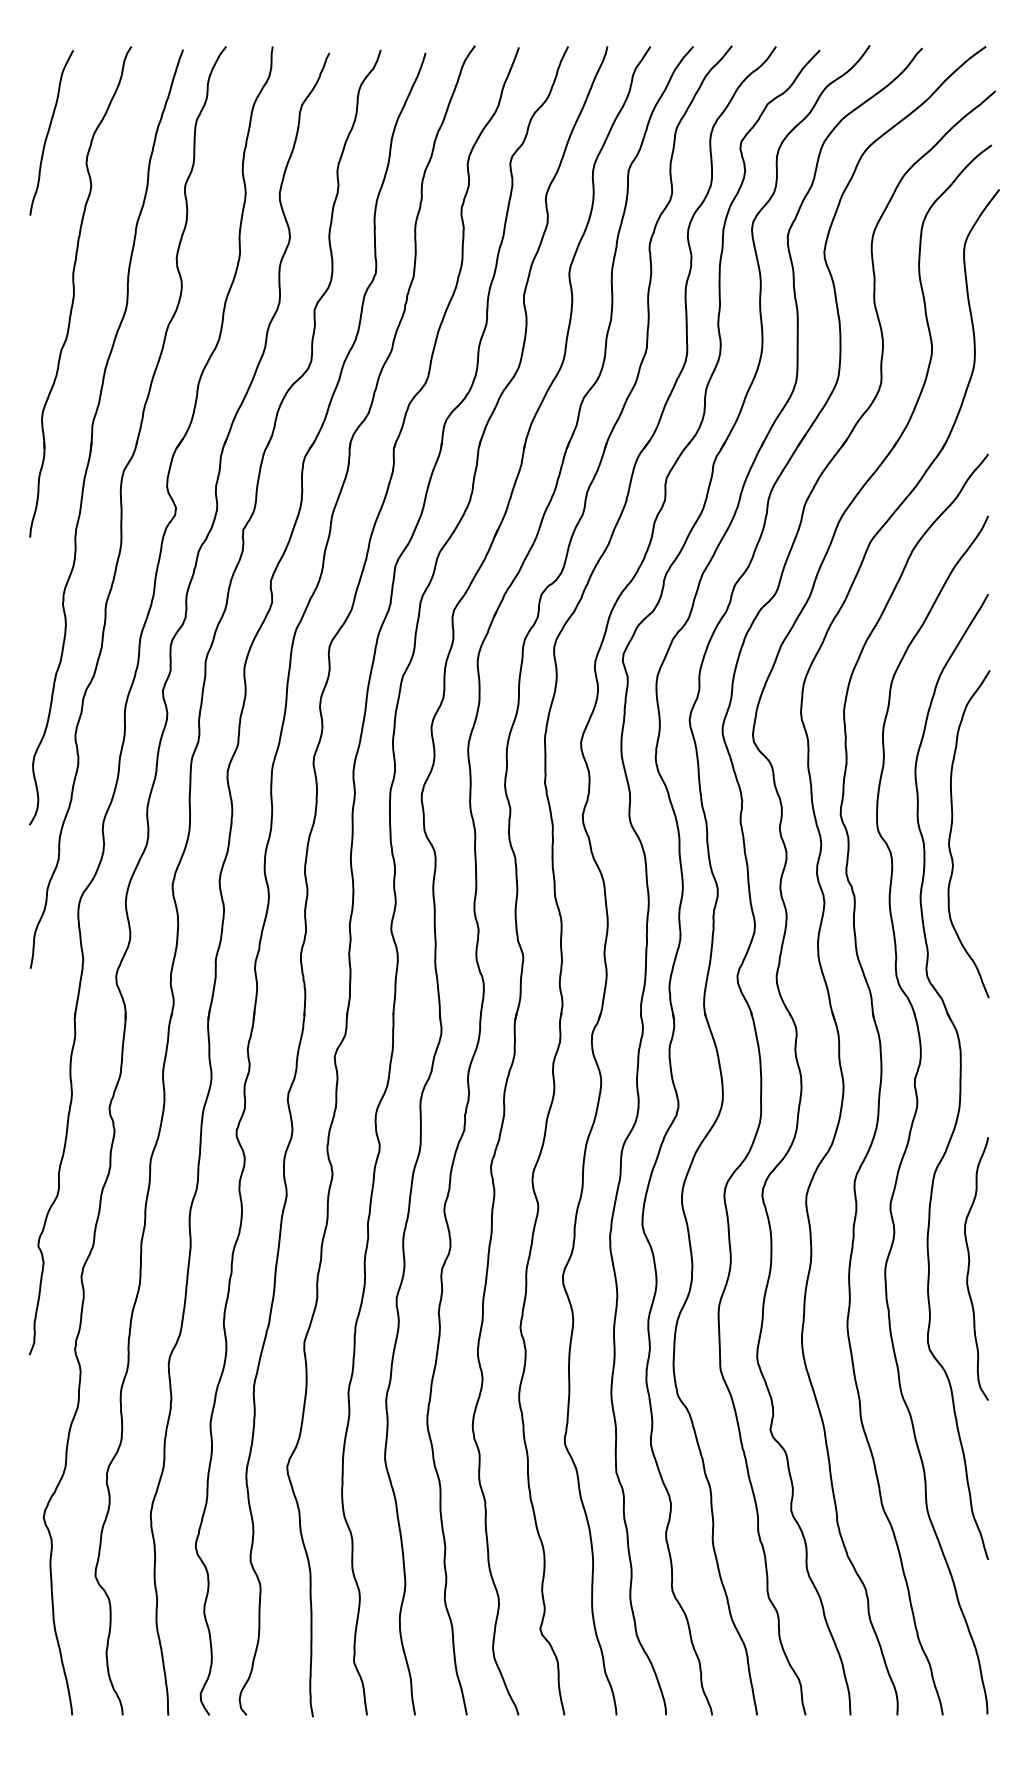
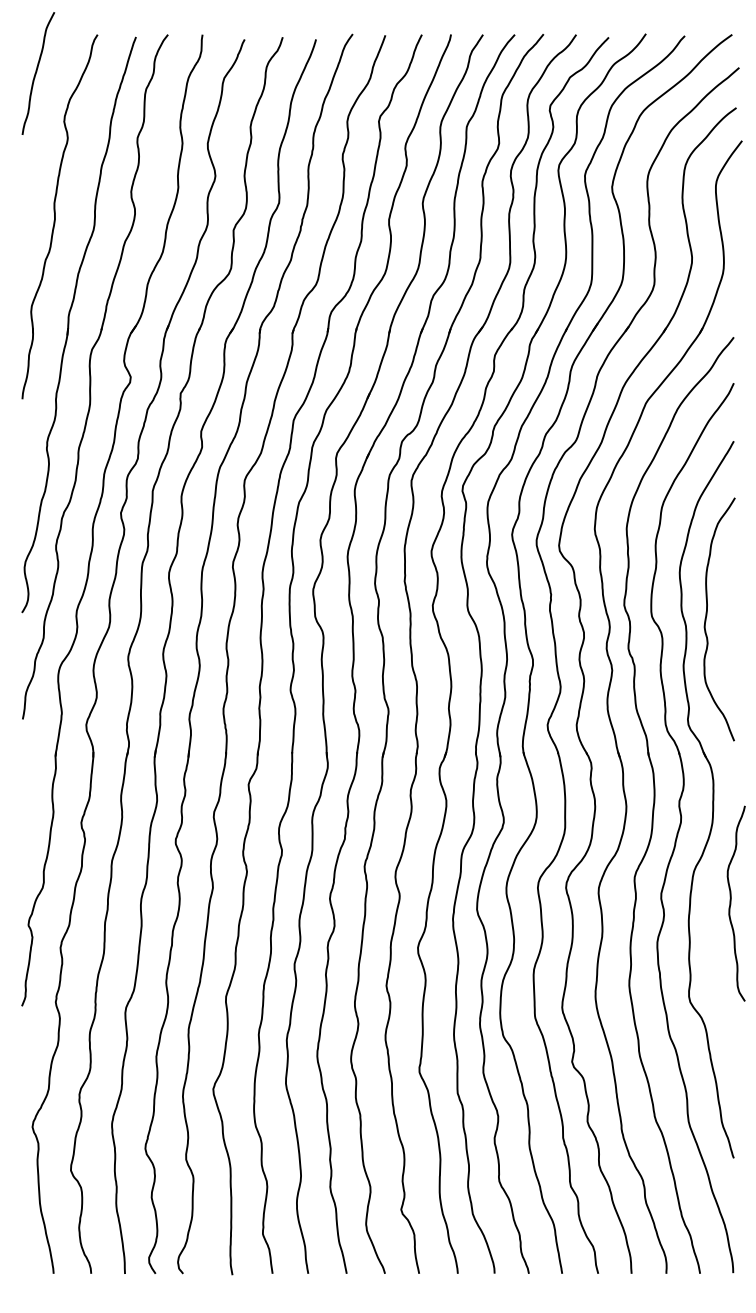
curve: (49, 132) -> (36, 73), moved
curve: (969, 1268) -> (731, 903), moved

